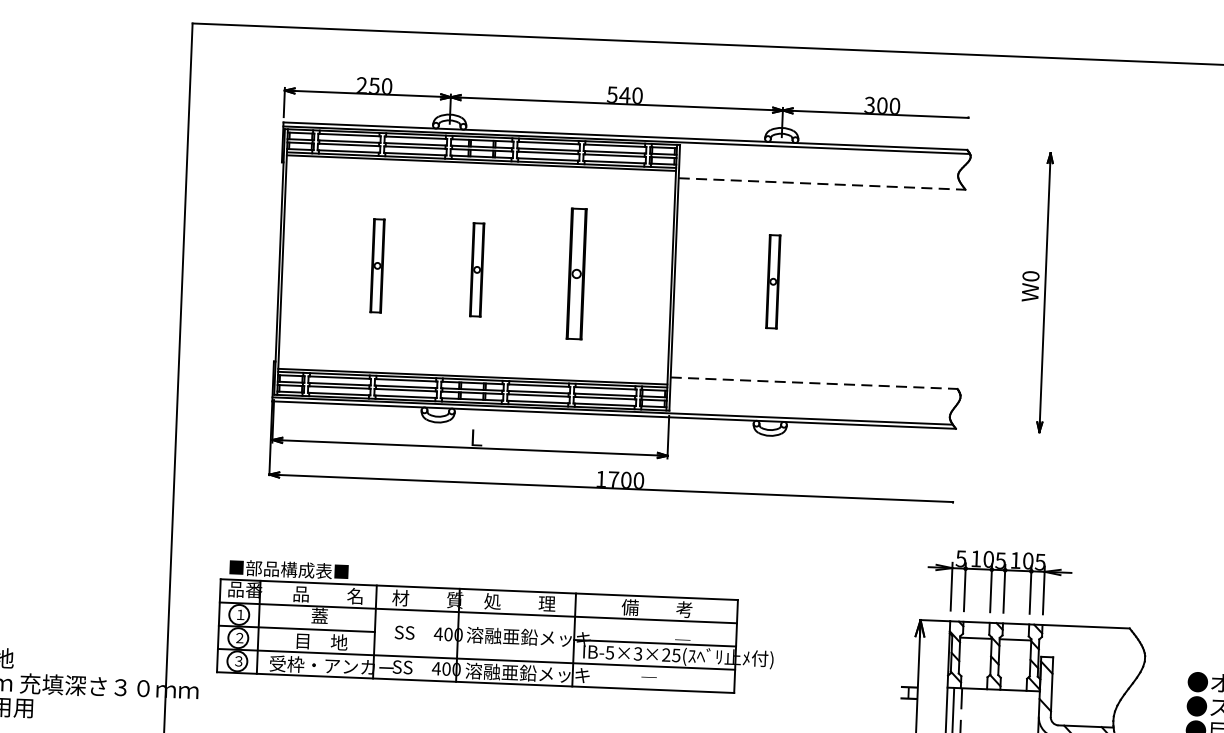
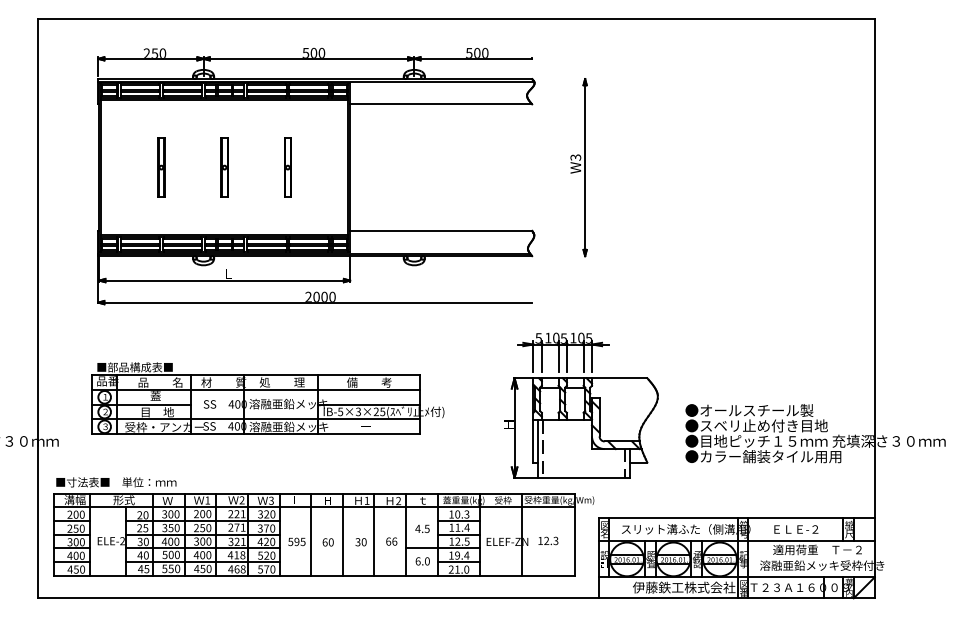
text: (624, 94) -> (313, 52), 540 -> 500
text: (870, 104) -> (469, 52), 300 -> 500
line: (822, 184) -> (441, 104), dashed -> solid
part: (576, 273) -> (287, 167), size x0.71
text: (1030, 276) -> (575, 157), W0 -> W3
part: (773, 281) -> (412, 167), removed
line: (814, 382) -> (441, 230), dashed -> solid
text: (607, 478) -> (312, 296), 1700 -> 2000
part: (495, 627) -> (267, 398), moved

